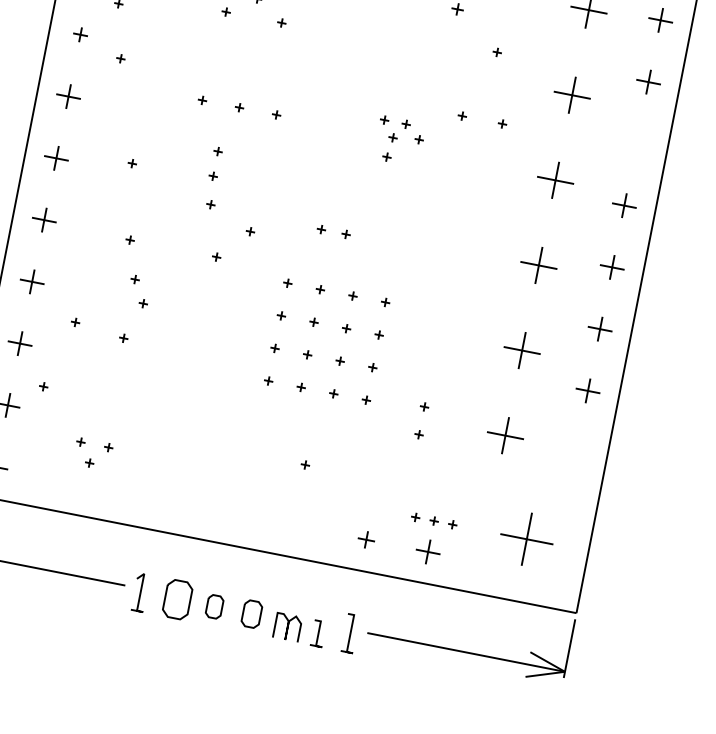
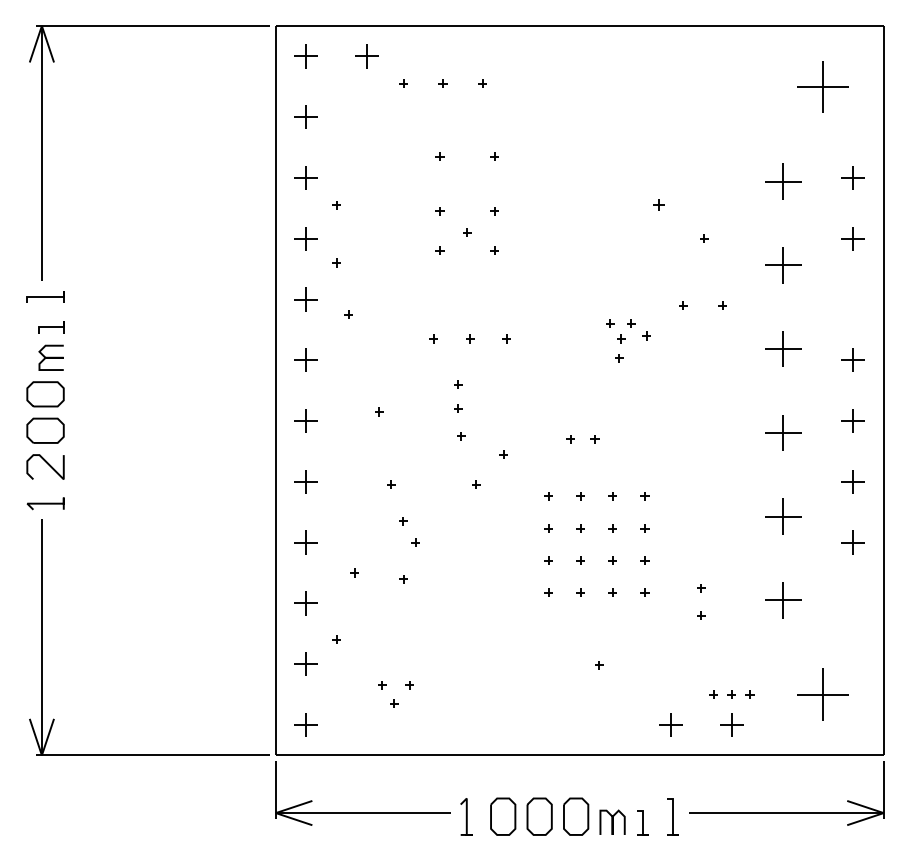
part: (79, 34) -> (305, 299), size x1.67
part: (366, 539) -> (670, 724), size x1.43
part: (214, 606) -> (539, 816), size x1.67
part: (252, 614) -> (576, 816), size x1.43

